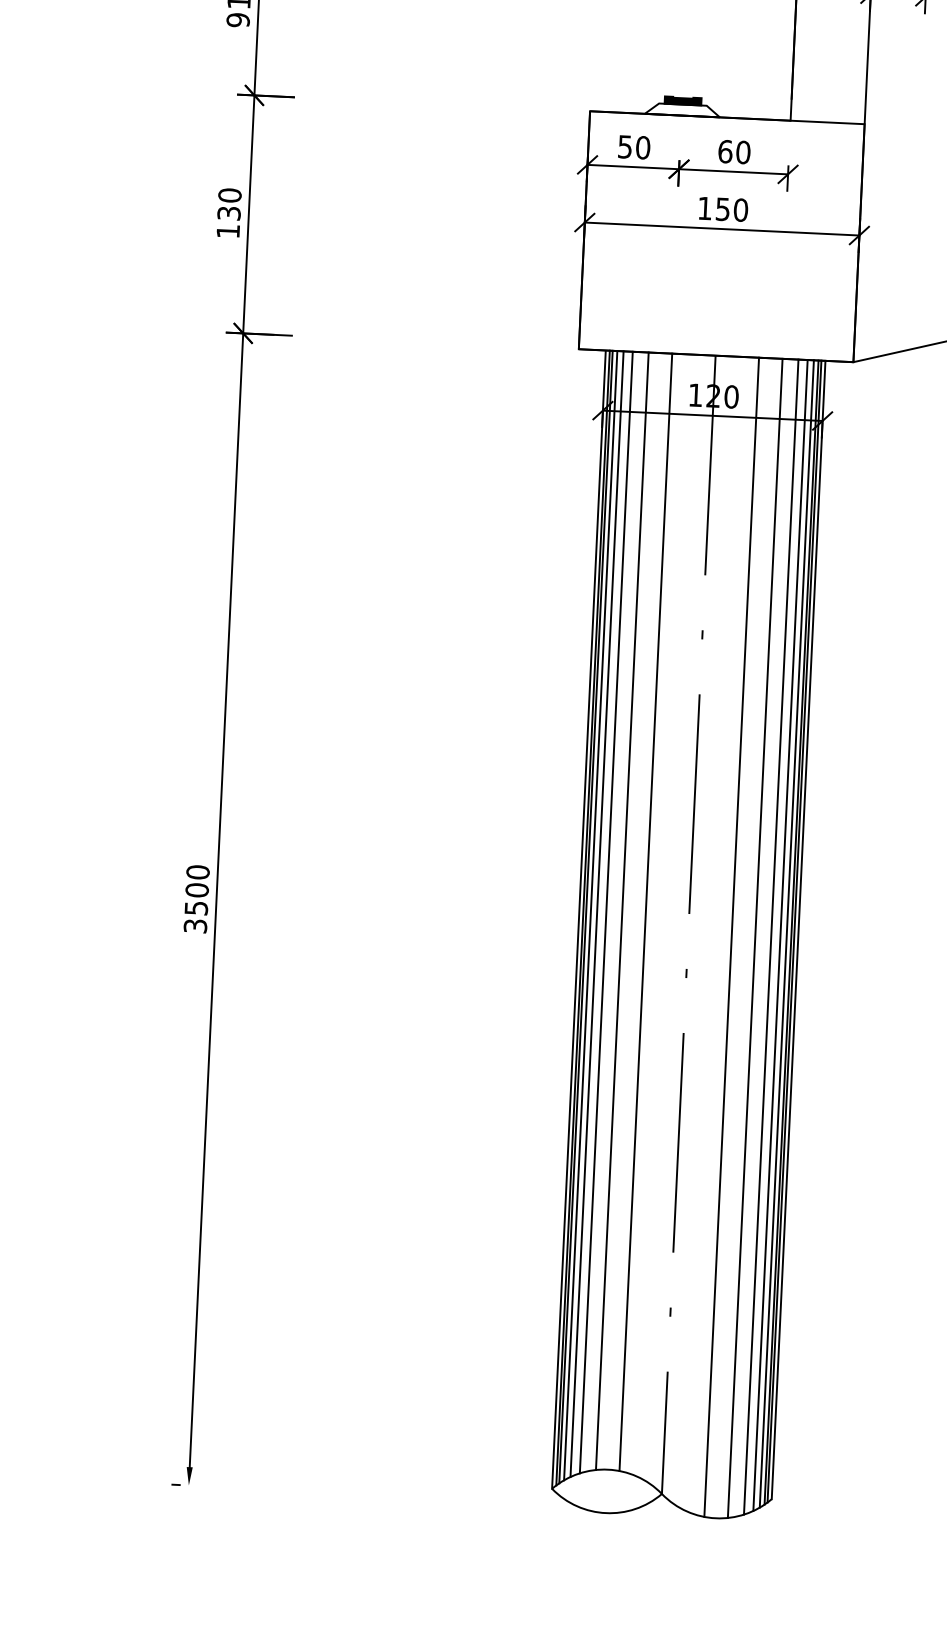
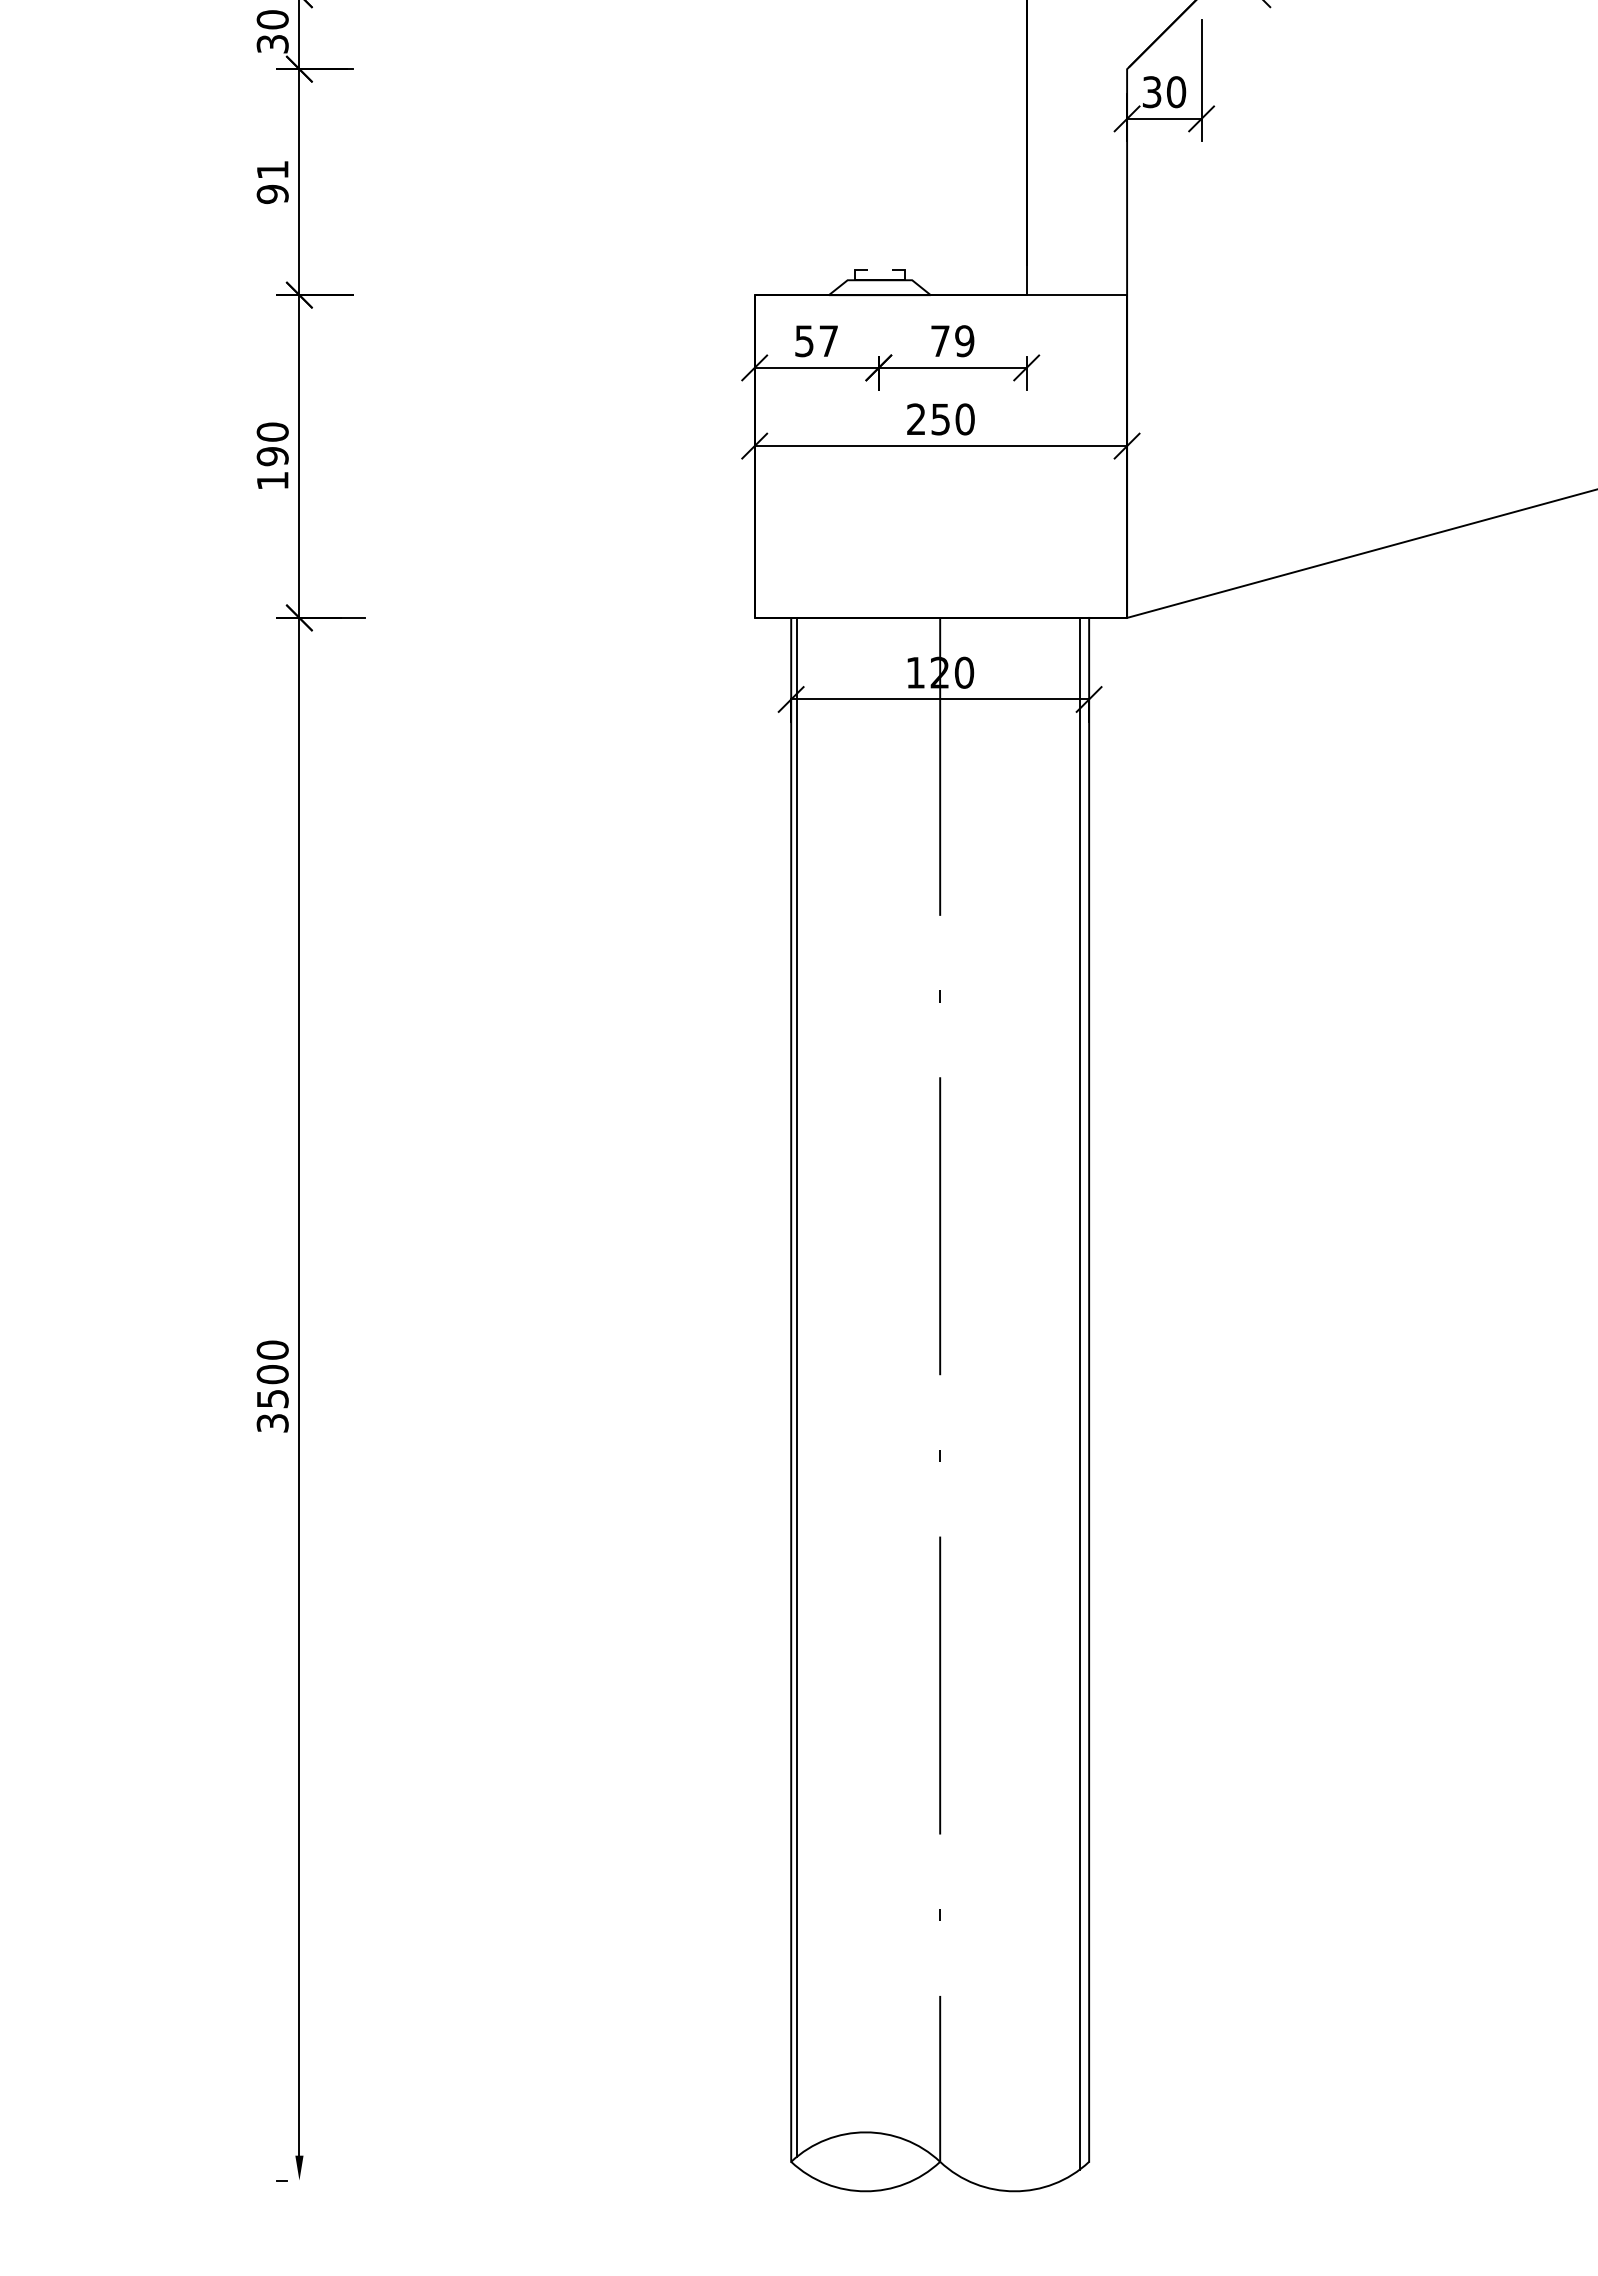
fill: (682, 101) -> (879, 275), removed
text: (642, 147) -> (828, 341), 50 -> 57
text: (734, 152) -> (952, 341), 60 -> 79
text: (705, 207) -> (916, 418), 150 -> 250
text: (228, 213) -> (272, 456), 130 -> 190
line: (622, 911) -> (849, 1375), removed
line: (606, 912) -> (827, 1378), removed
line: (646, 912) -> (881, 1375), removed
line: (597, 913) -> (815, 1380), removed
line: (590, 915) -> (806, 1383), removed
line: (585, 916) -> (800, 1385), removed
line: (794, 931) -> (1083, 1391), removed
line: (786, 933) -> (1073, 1395), removed
line: (780, 934) -> (1064, 1397), removed
line: (732, 936) -> (999, 1403), removed
line: (771, 936) -> (1052, 1400), removed
line: (754, 938) -> (1030, 1403), removed

